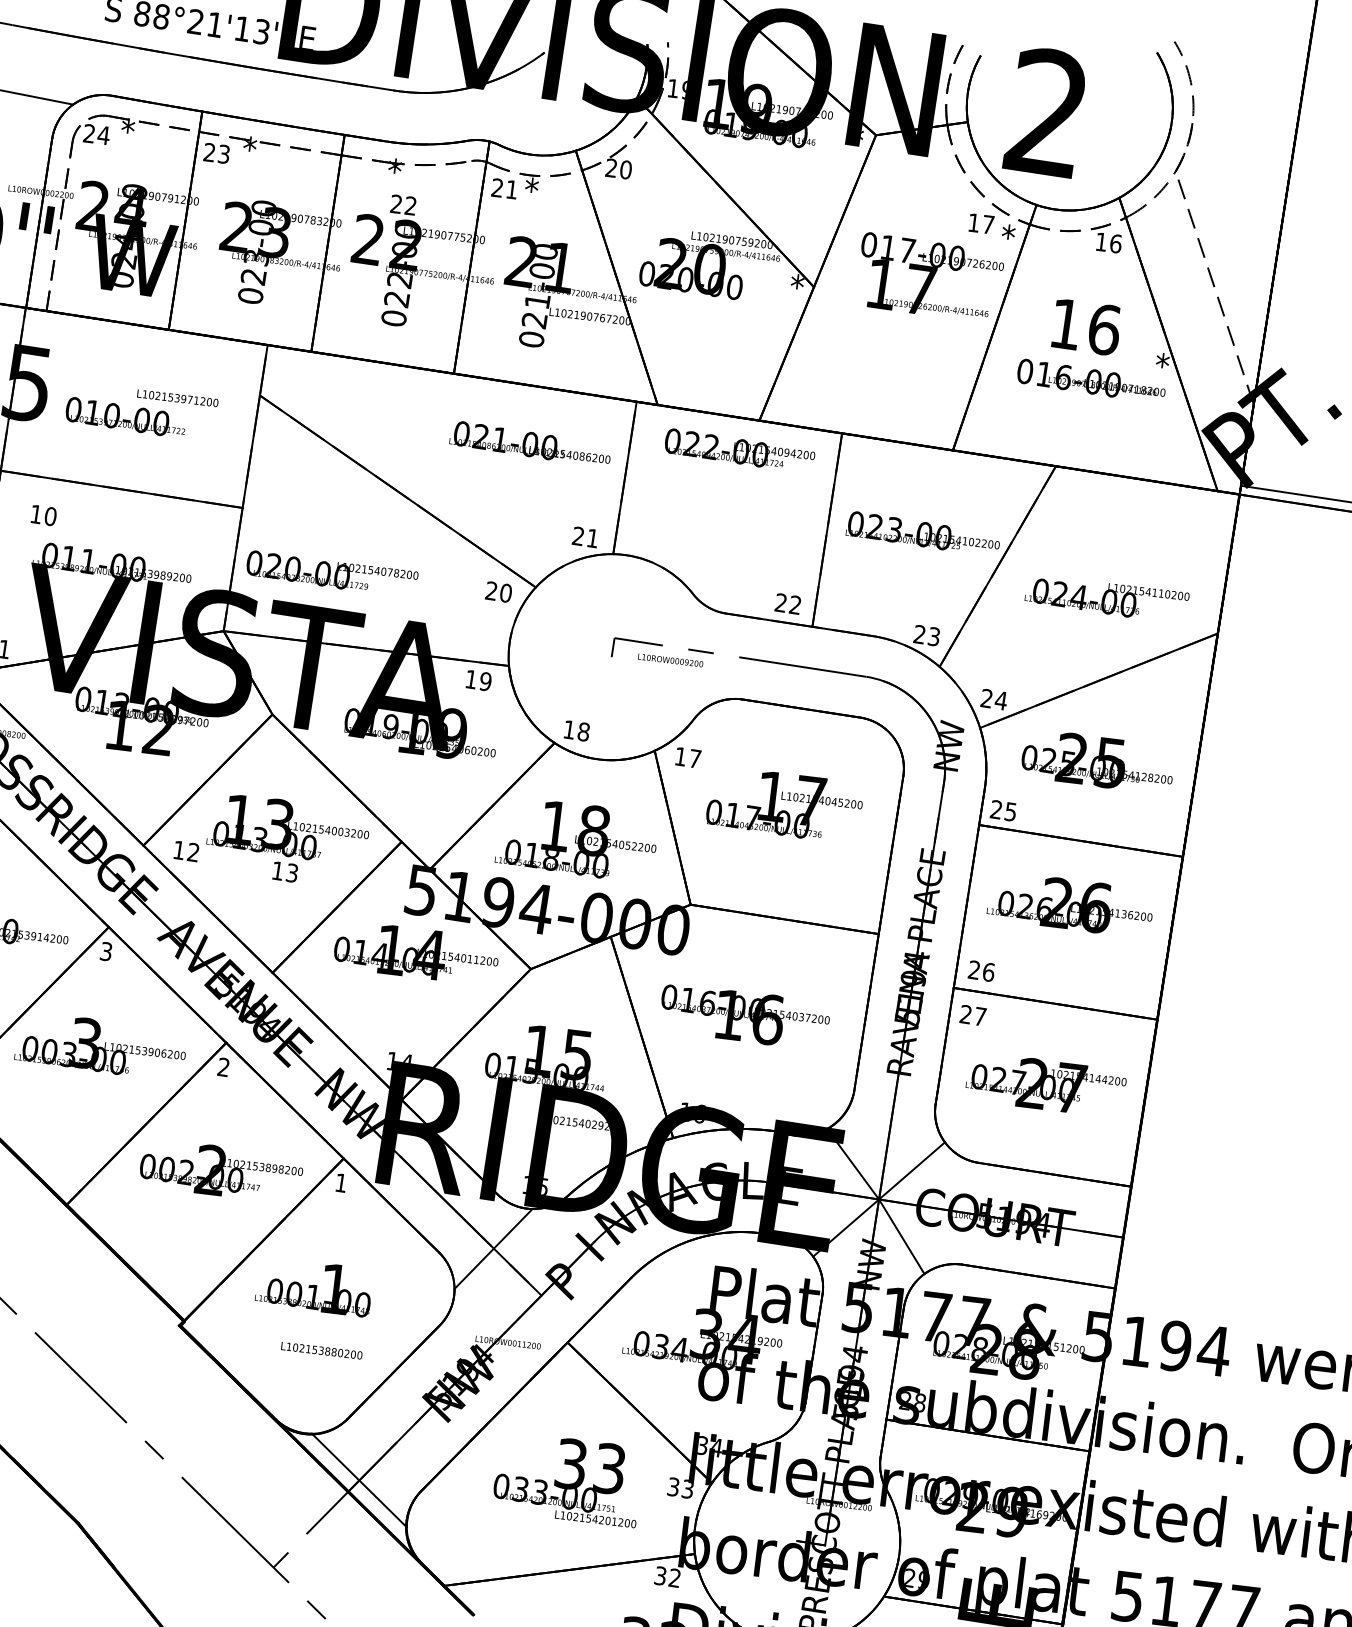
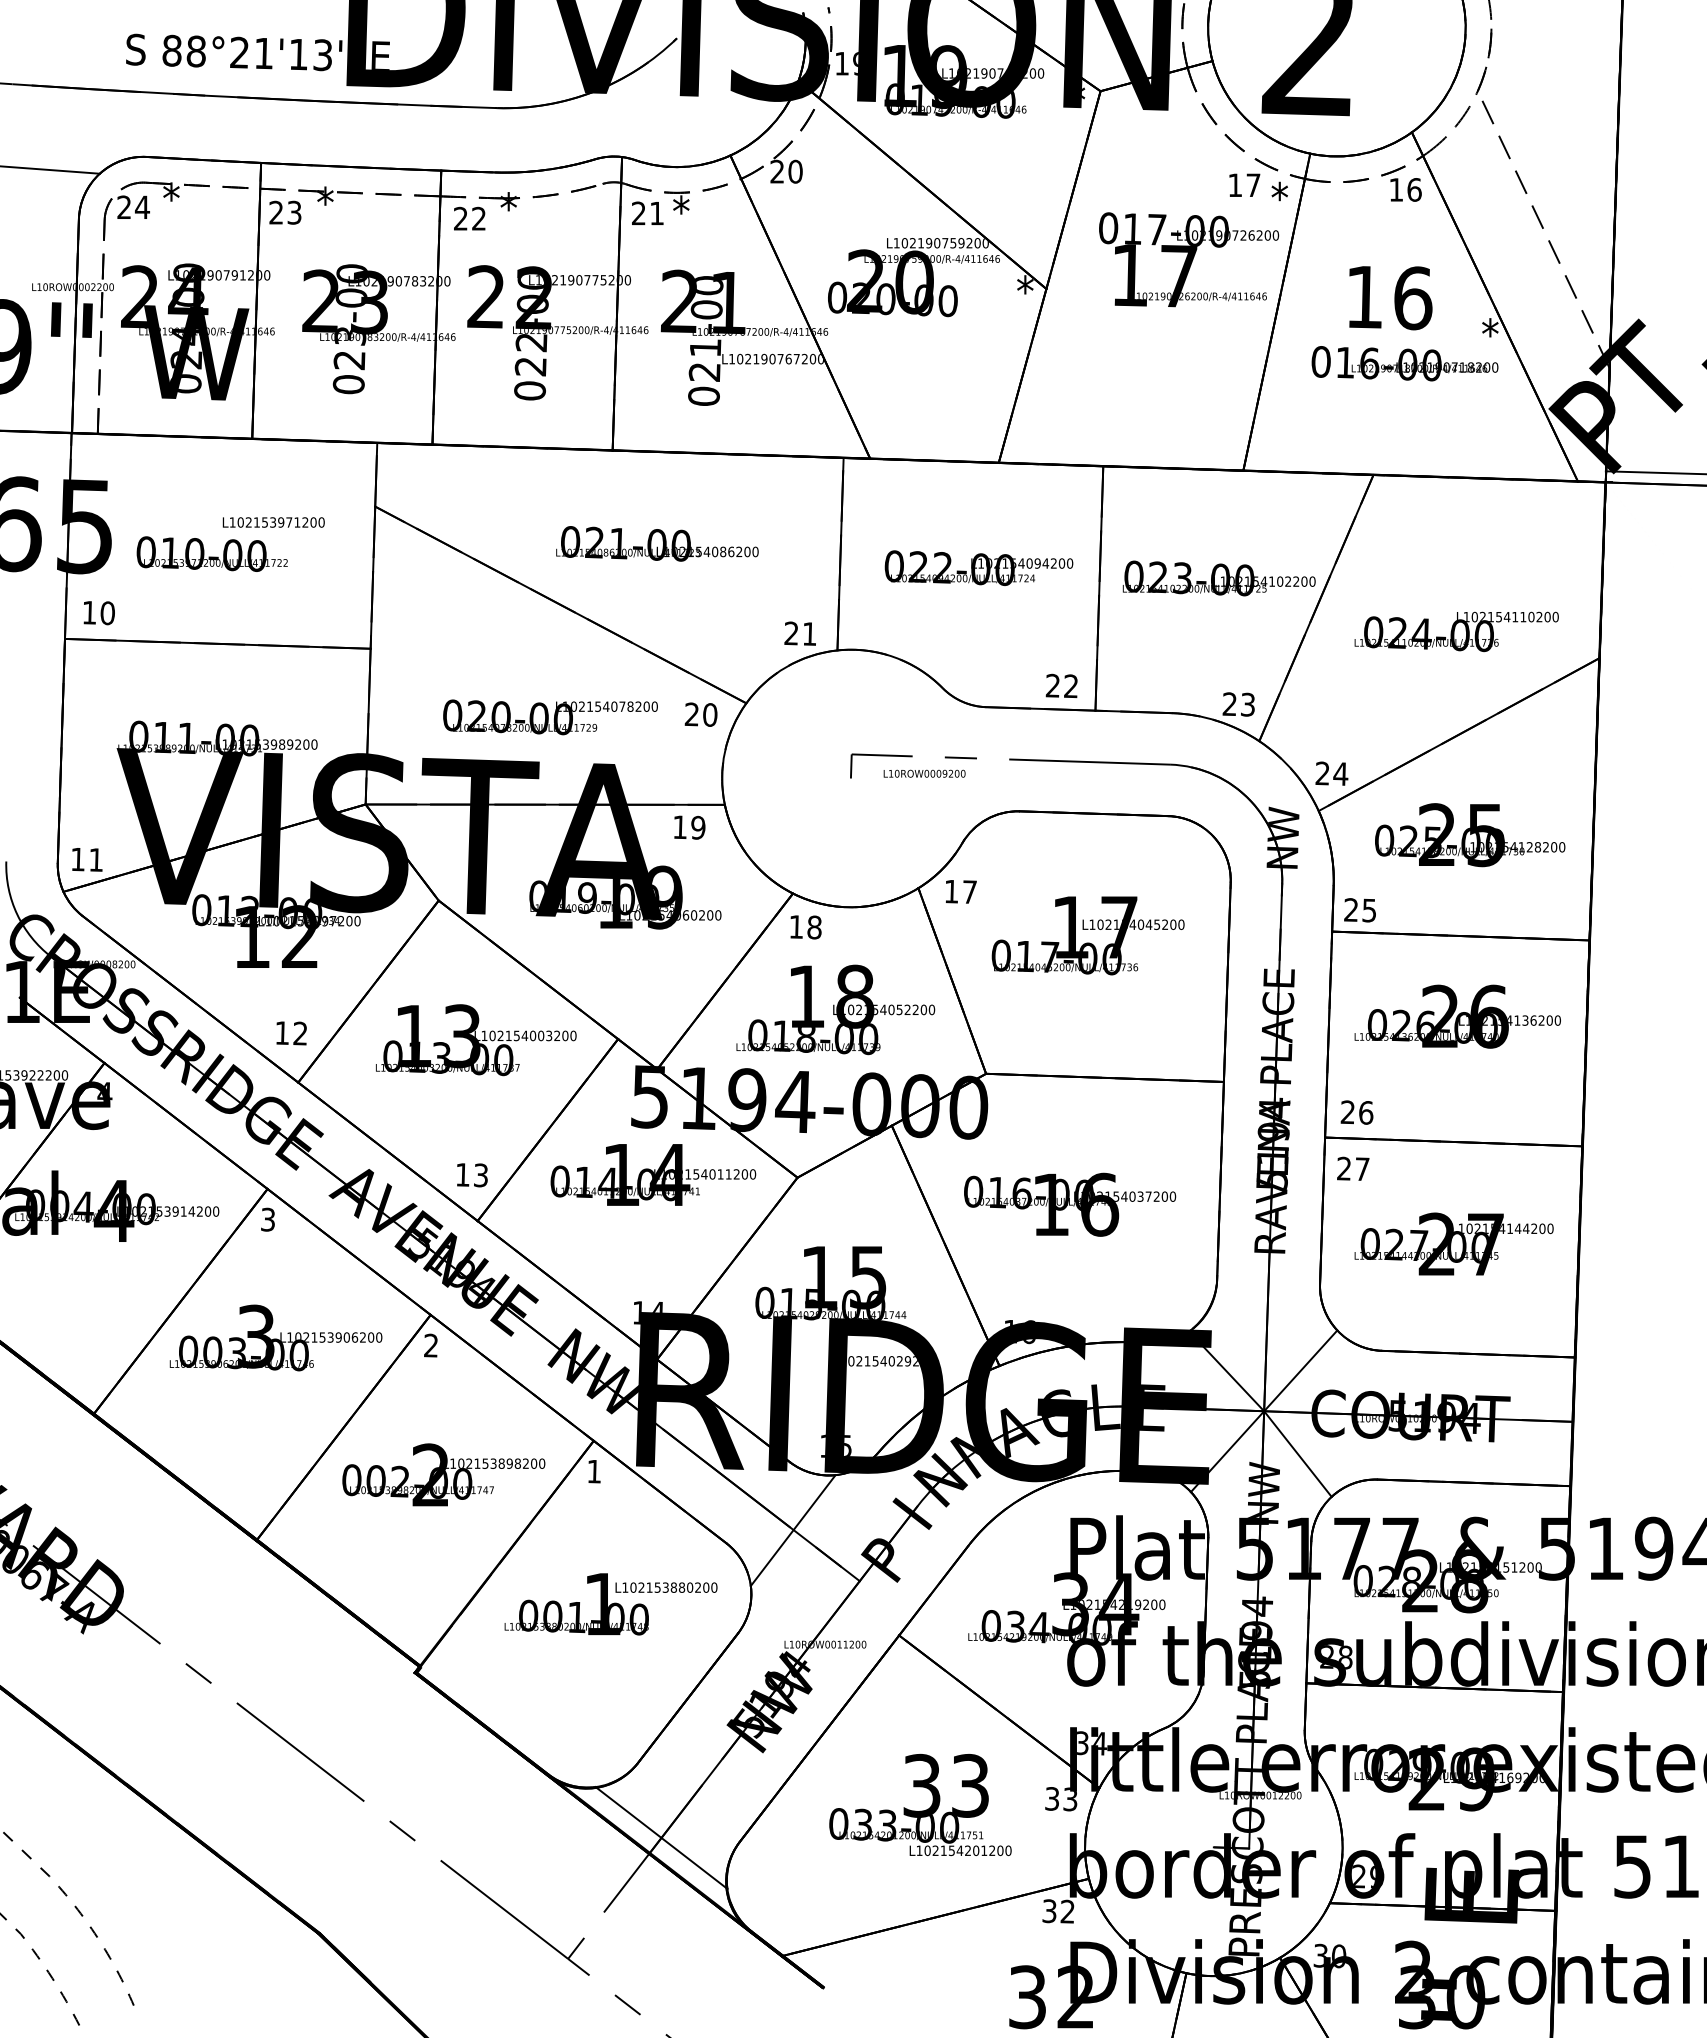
text: (403, 204) -> (469, 218), moved
text: (530, 443) -> (657, 543), moved
text: (739, 450) -> (978, 567), moved
text: (43, 515) -> (98, 613), moved
text: (332, 574) -> (550, 717), moved
text: (576, 731) -> (805, 927), moved
text: (186, 851) -> (291, 1033), moved
text: (285, 872) -> (472, 1175), moved
text: (321, 1350) -> (666, 1587), moved

